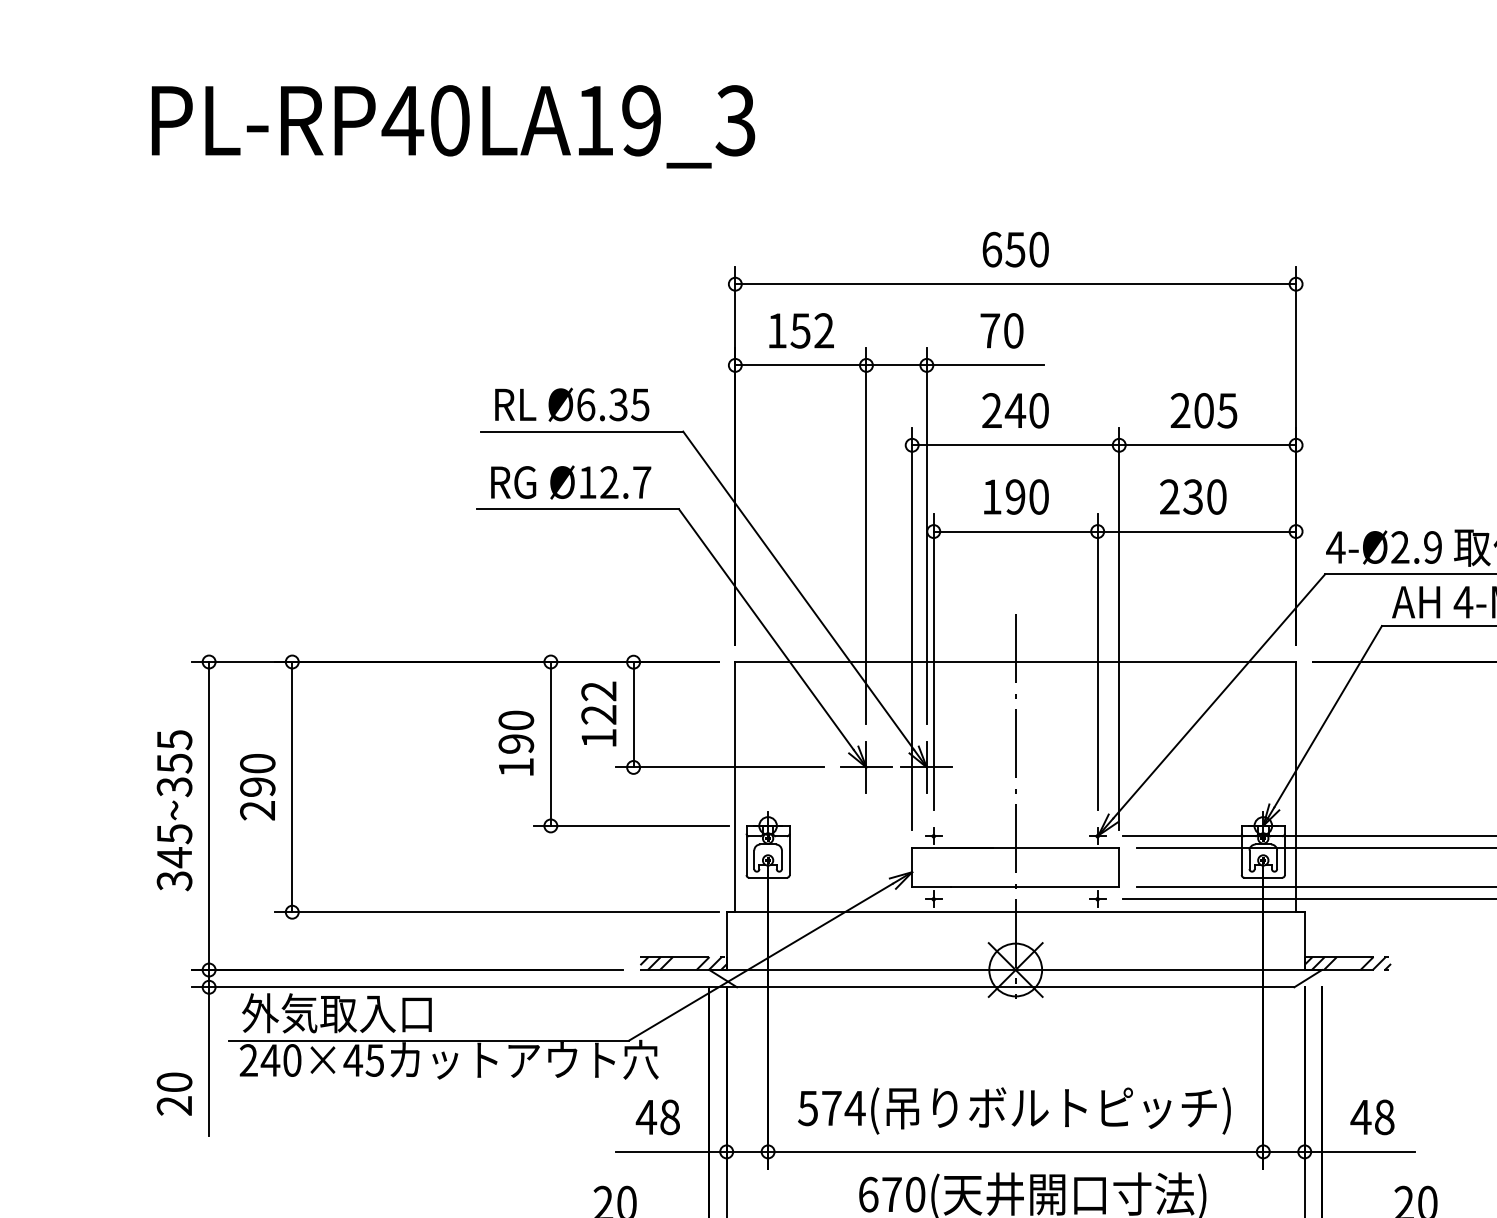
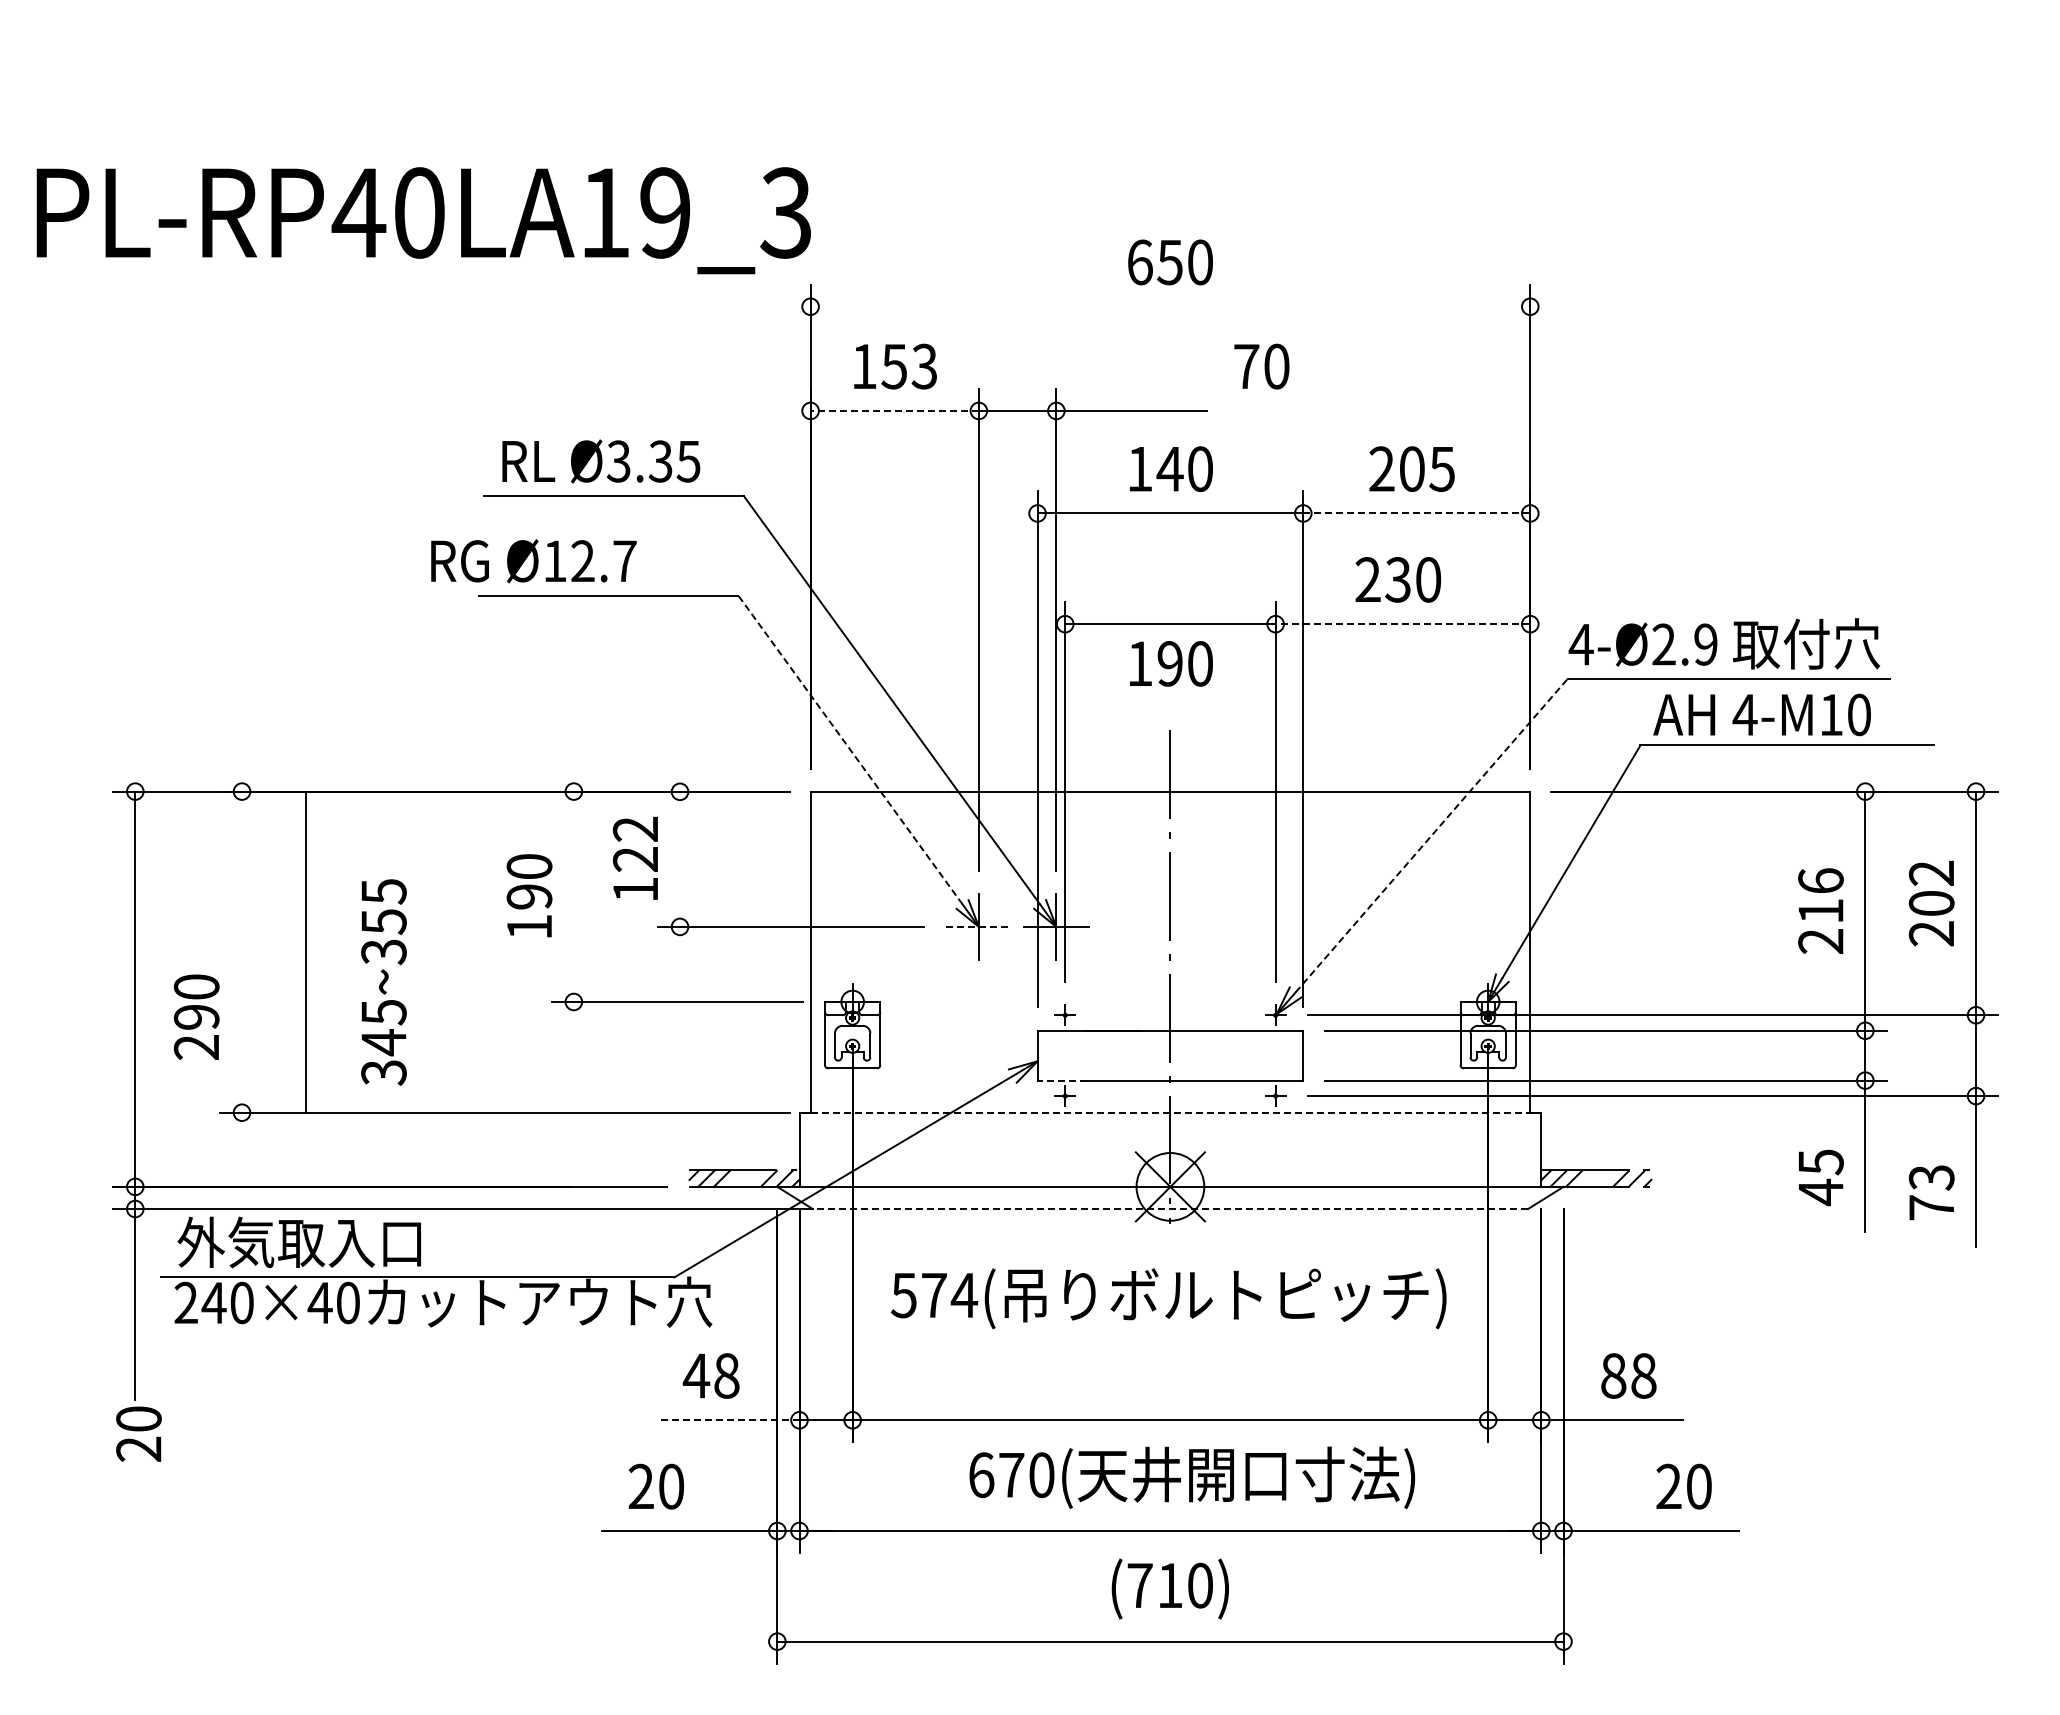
text: (453, 126) -> (423, 220), moved
line: (1015, 284) -> (1170, 306), removed
text: (824, 330) -> (924, 366), 152 -> 153
text: (1001, 330) -> (1261, 366), moved
line: (800, 365) -> (894, 410), solid -> dashed
text: (585, 404) -> (618, 461), Ø6.35 -> Ø3.35
text: (991, 410) -> (1139, 468), 240 -> 140
line: (1207, 445) -> (1416, 513), solid -> dashed
text: (570, 482) -> (533, 561), moved
text: (1016, 496) -> (1171, 663), moved
line: (1196, 531) -> (1402, 624), solid -> dashed
line: (766, 629) -> (850, 750), solid -> dashed
line: (1219, 696) -> (1431, 835), solid -> dashed
line: (633, 714) -> (680, 858), removed
line: (550, 743) -> (573, 896), removed
line: (866, 767) -> (978, 926), solid -> dashed
text: (257, 786) -> (196, 1016), moved
line: (292, 786) -> (306, 951), moved
text: (174, 810) -> (383, 982), moved
line: (931, 887) -> (1062, 1080), solid -> dashed
line: (1015, 912) -> (1170, 1112), solid -> dashed
line: (1015, 987) -> (1170, 1209), solid -> dashed
text: (374, 1060) -> (347, 1302), 240×45 -> 240×40
text: (174, 1093) -> (138, 1433), moved
text: (1014, 1110) -> (1168, 1298), moved
text: (1360, 1116) -> (1613, 1375), 48 -> 88
line: (670, 1152) -> (727, 1420), solid -> dashed

